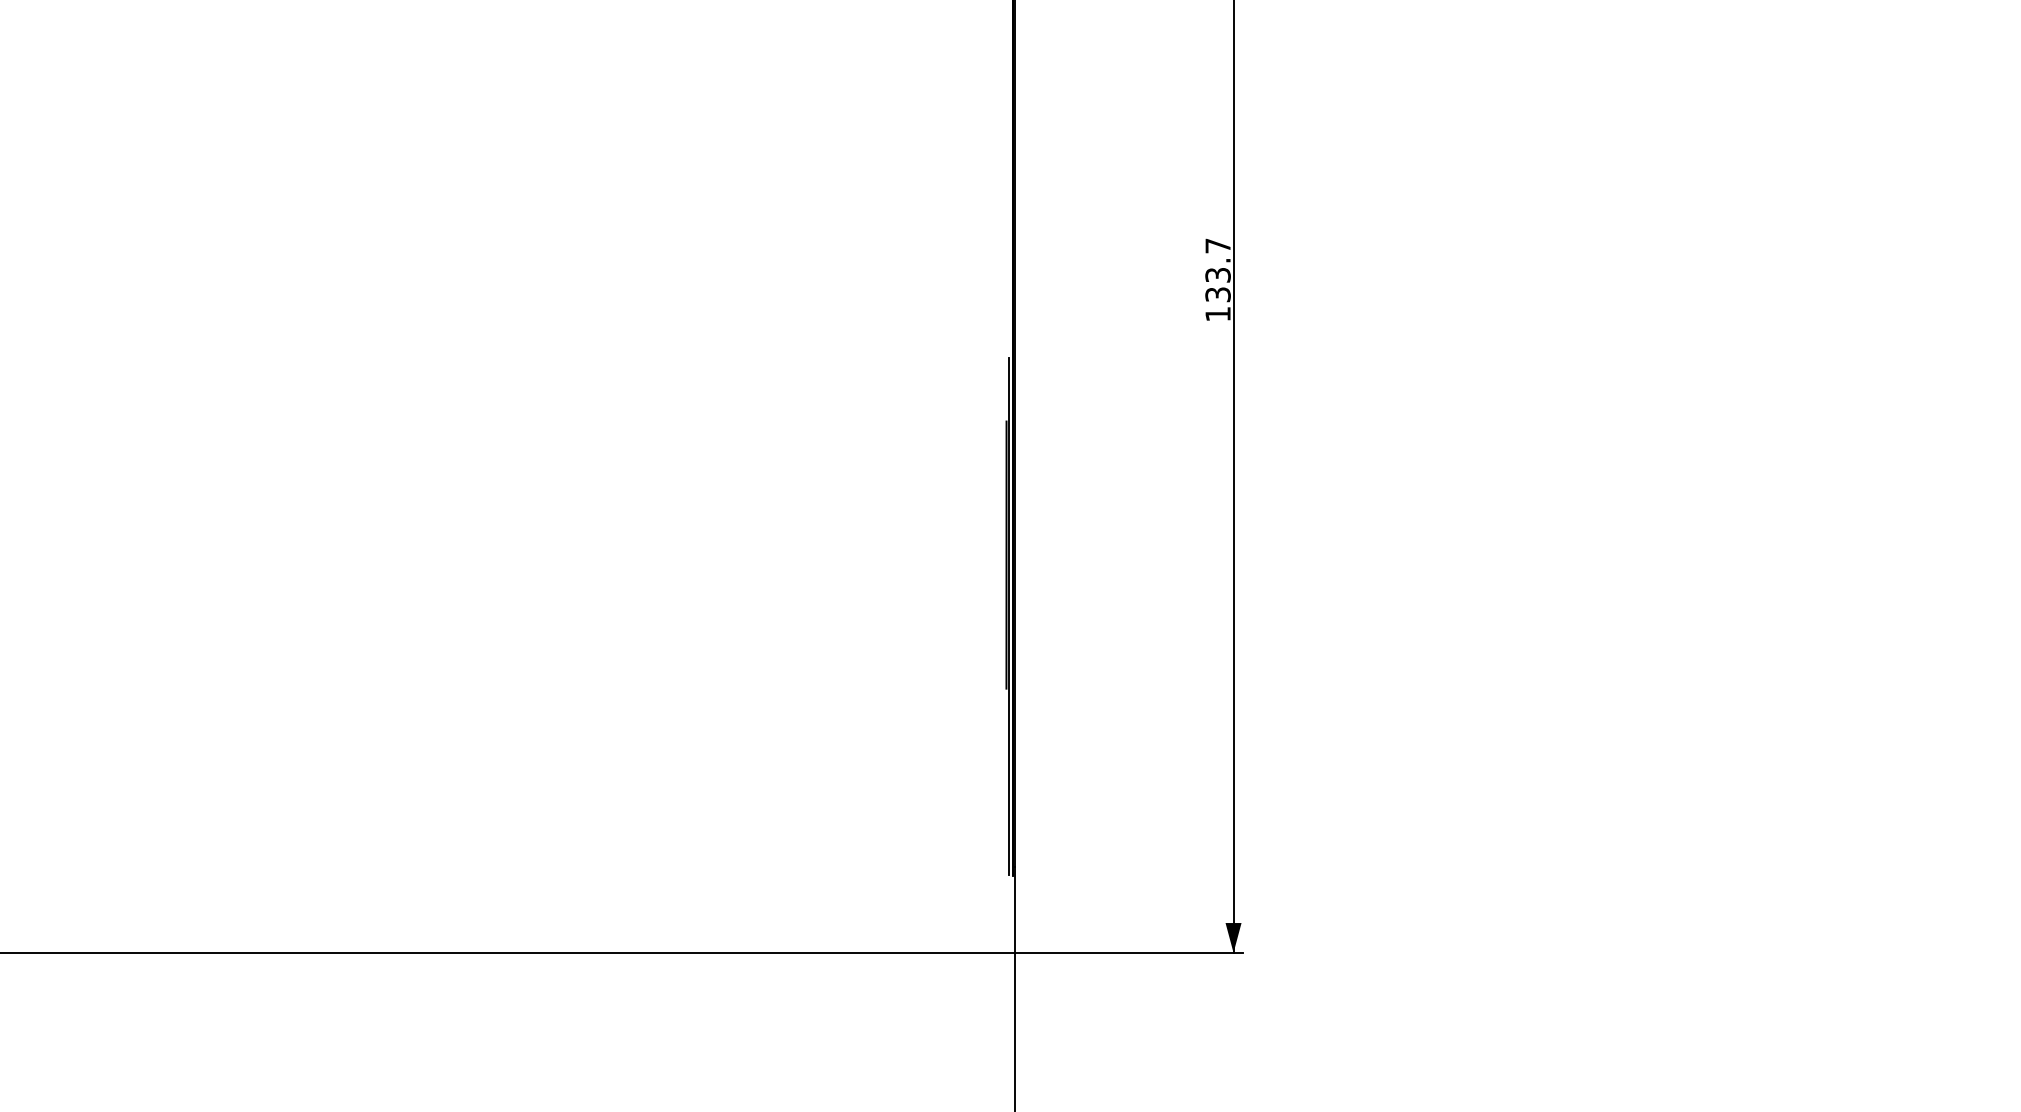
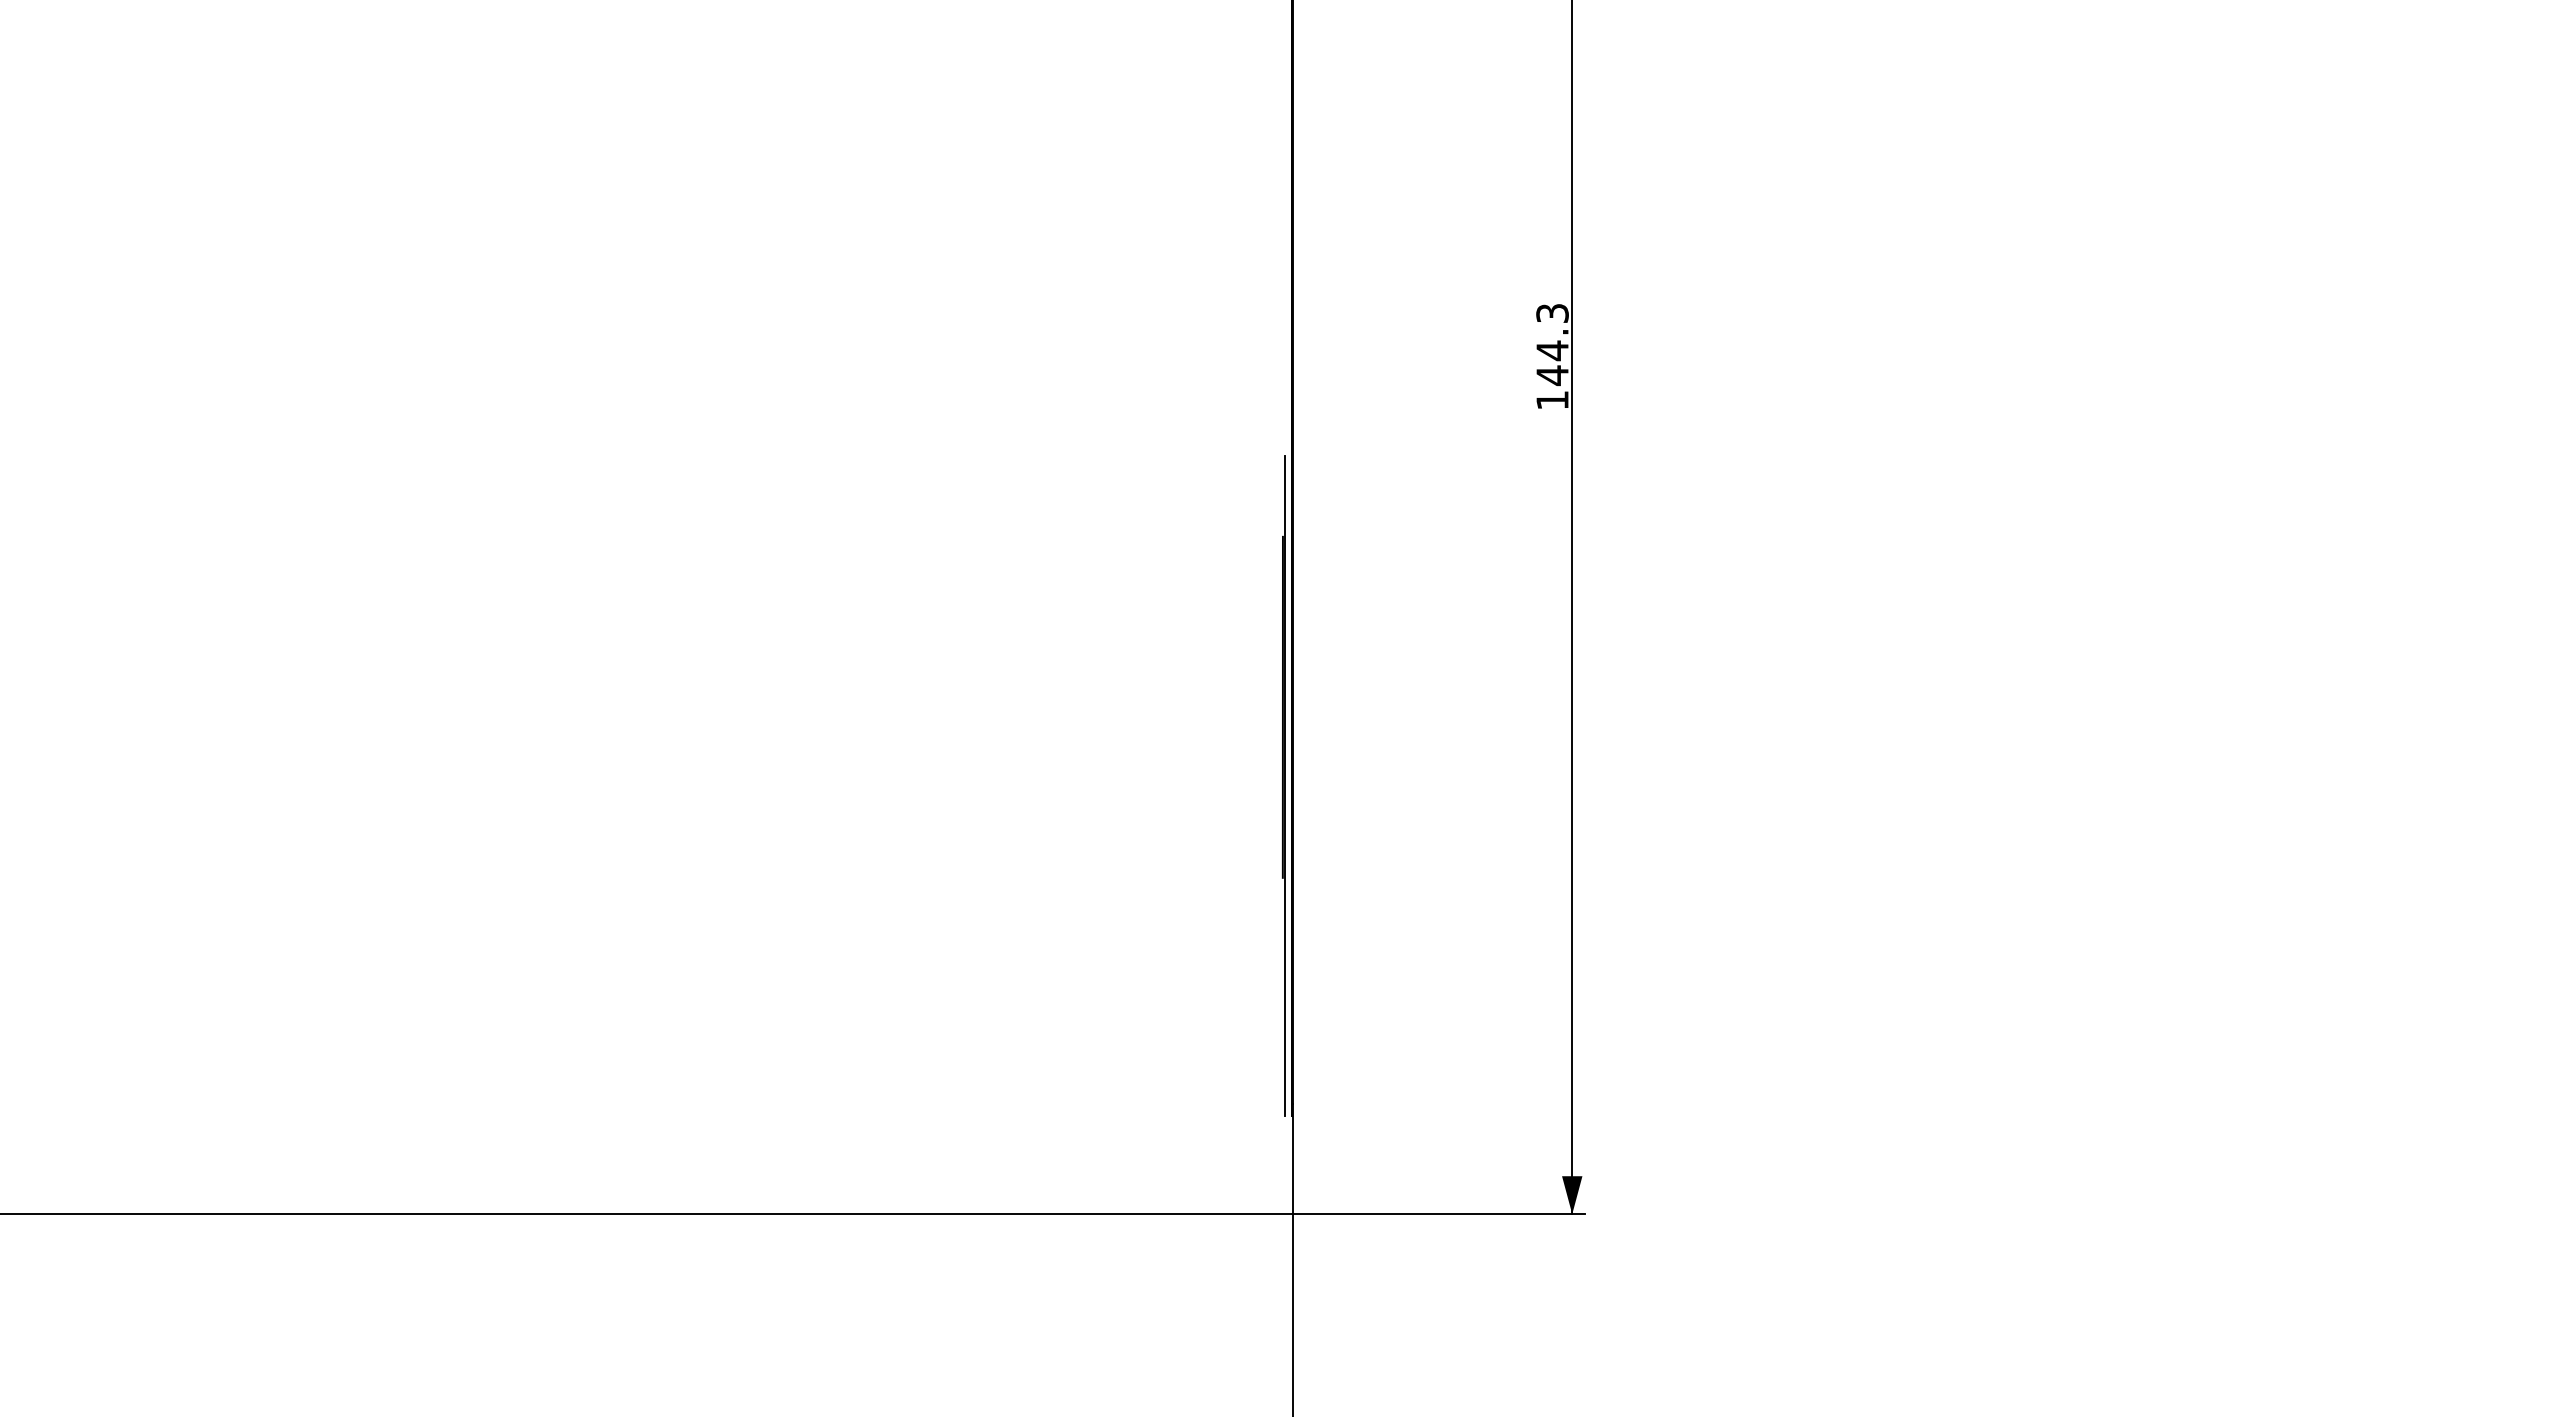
text: (1218, 271) -> (1552, 345), 133.7 -> 144.3

